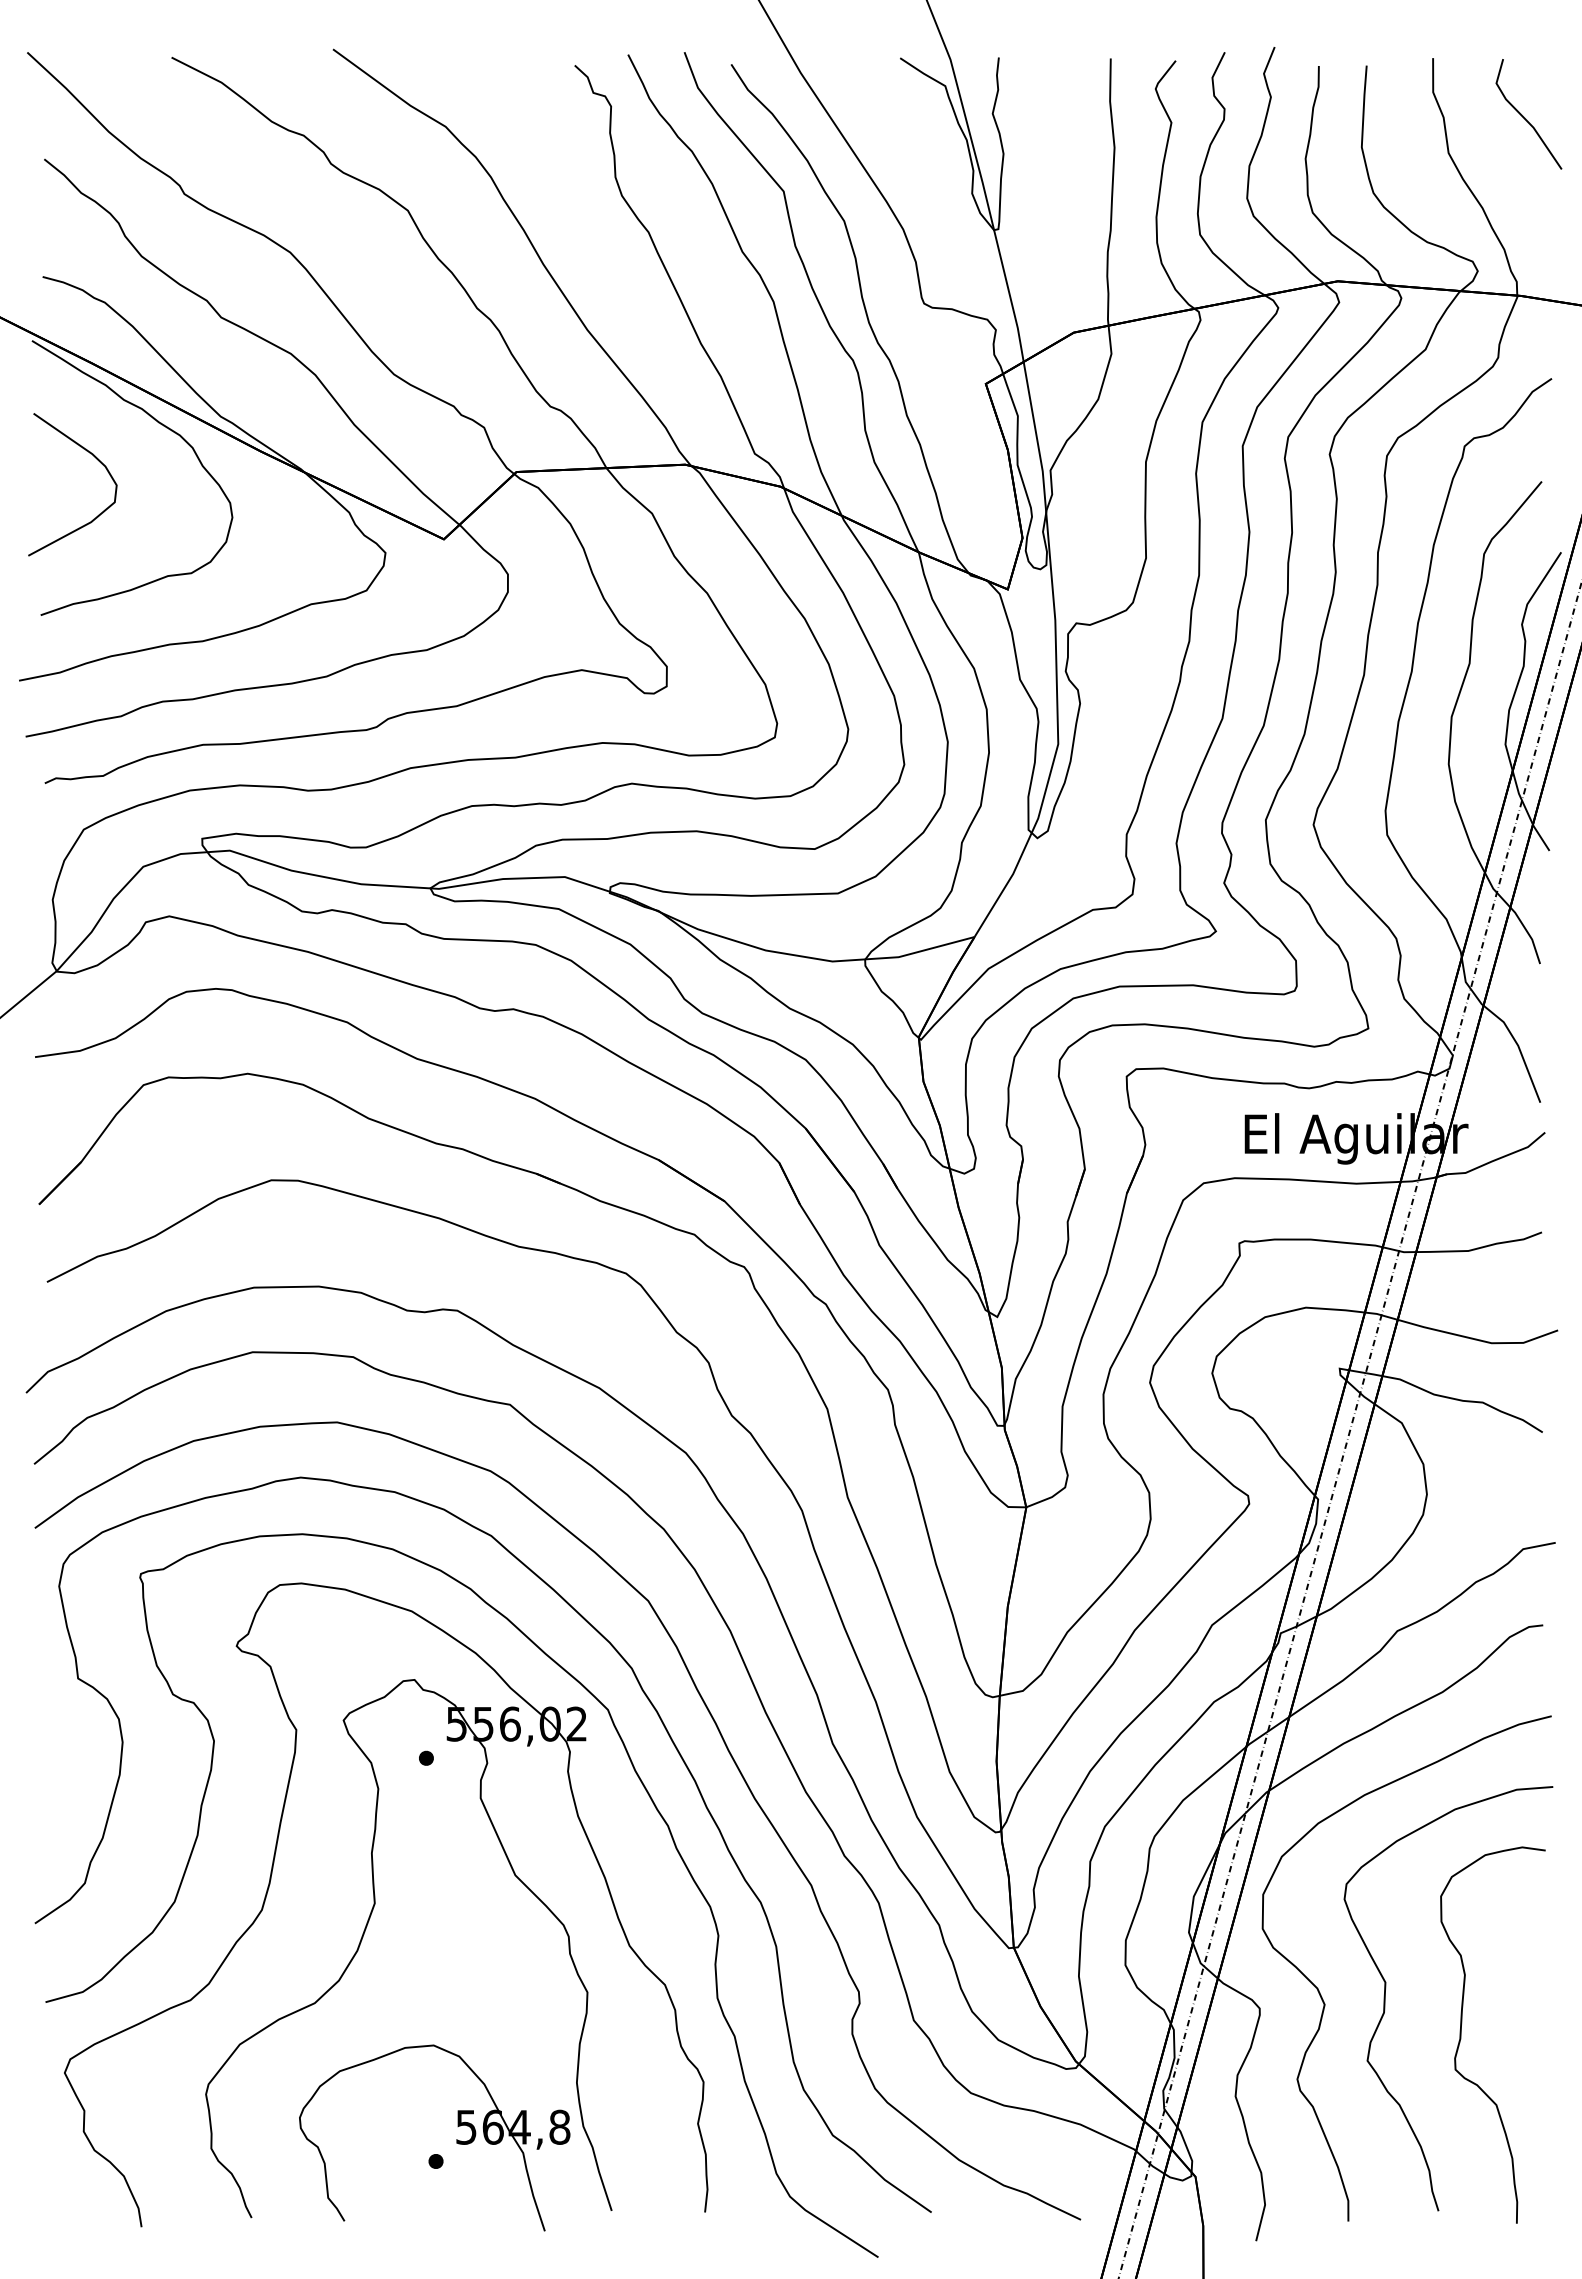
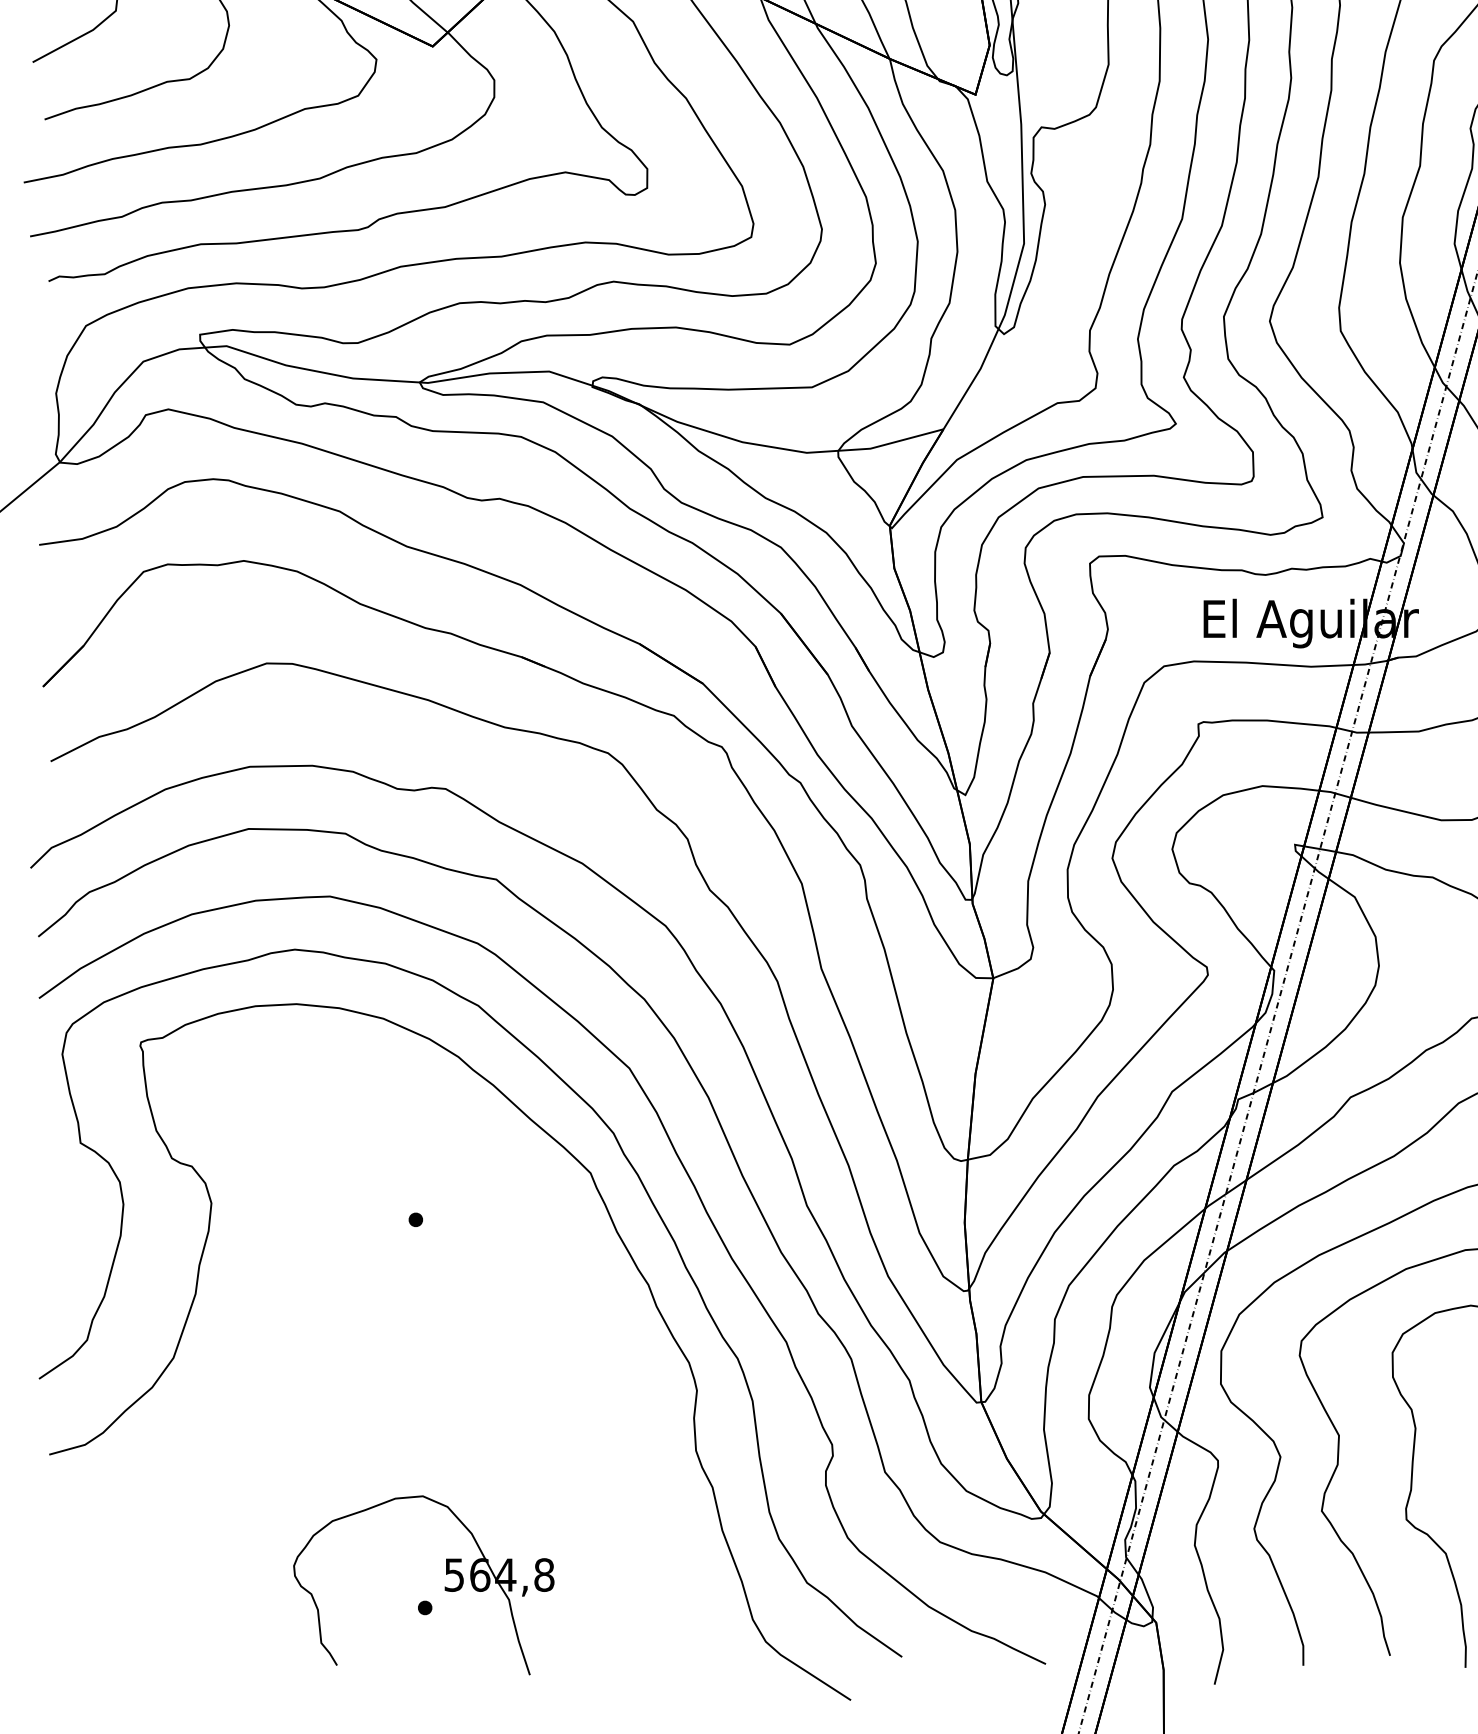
part: (375, 1904) -> (366, 1360), removed

